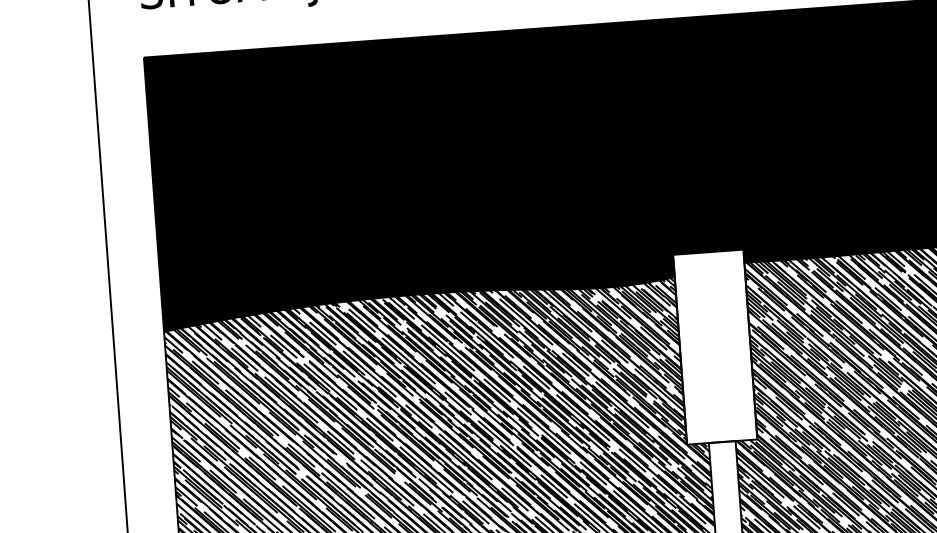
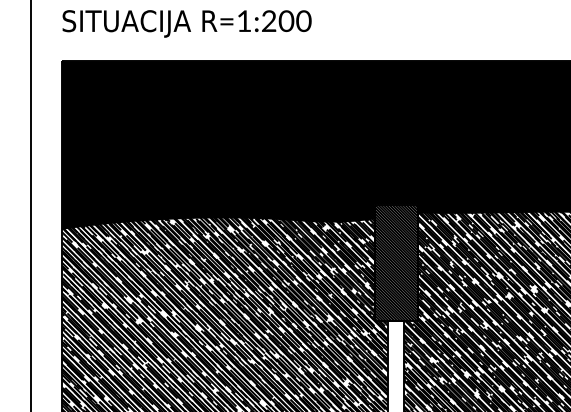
hatch: (714, 346) -> (395, 262), added

